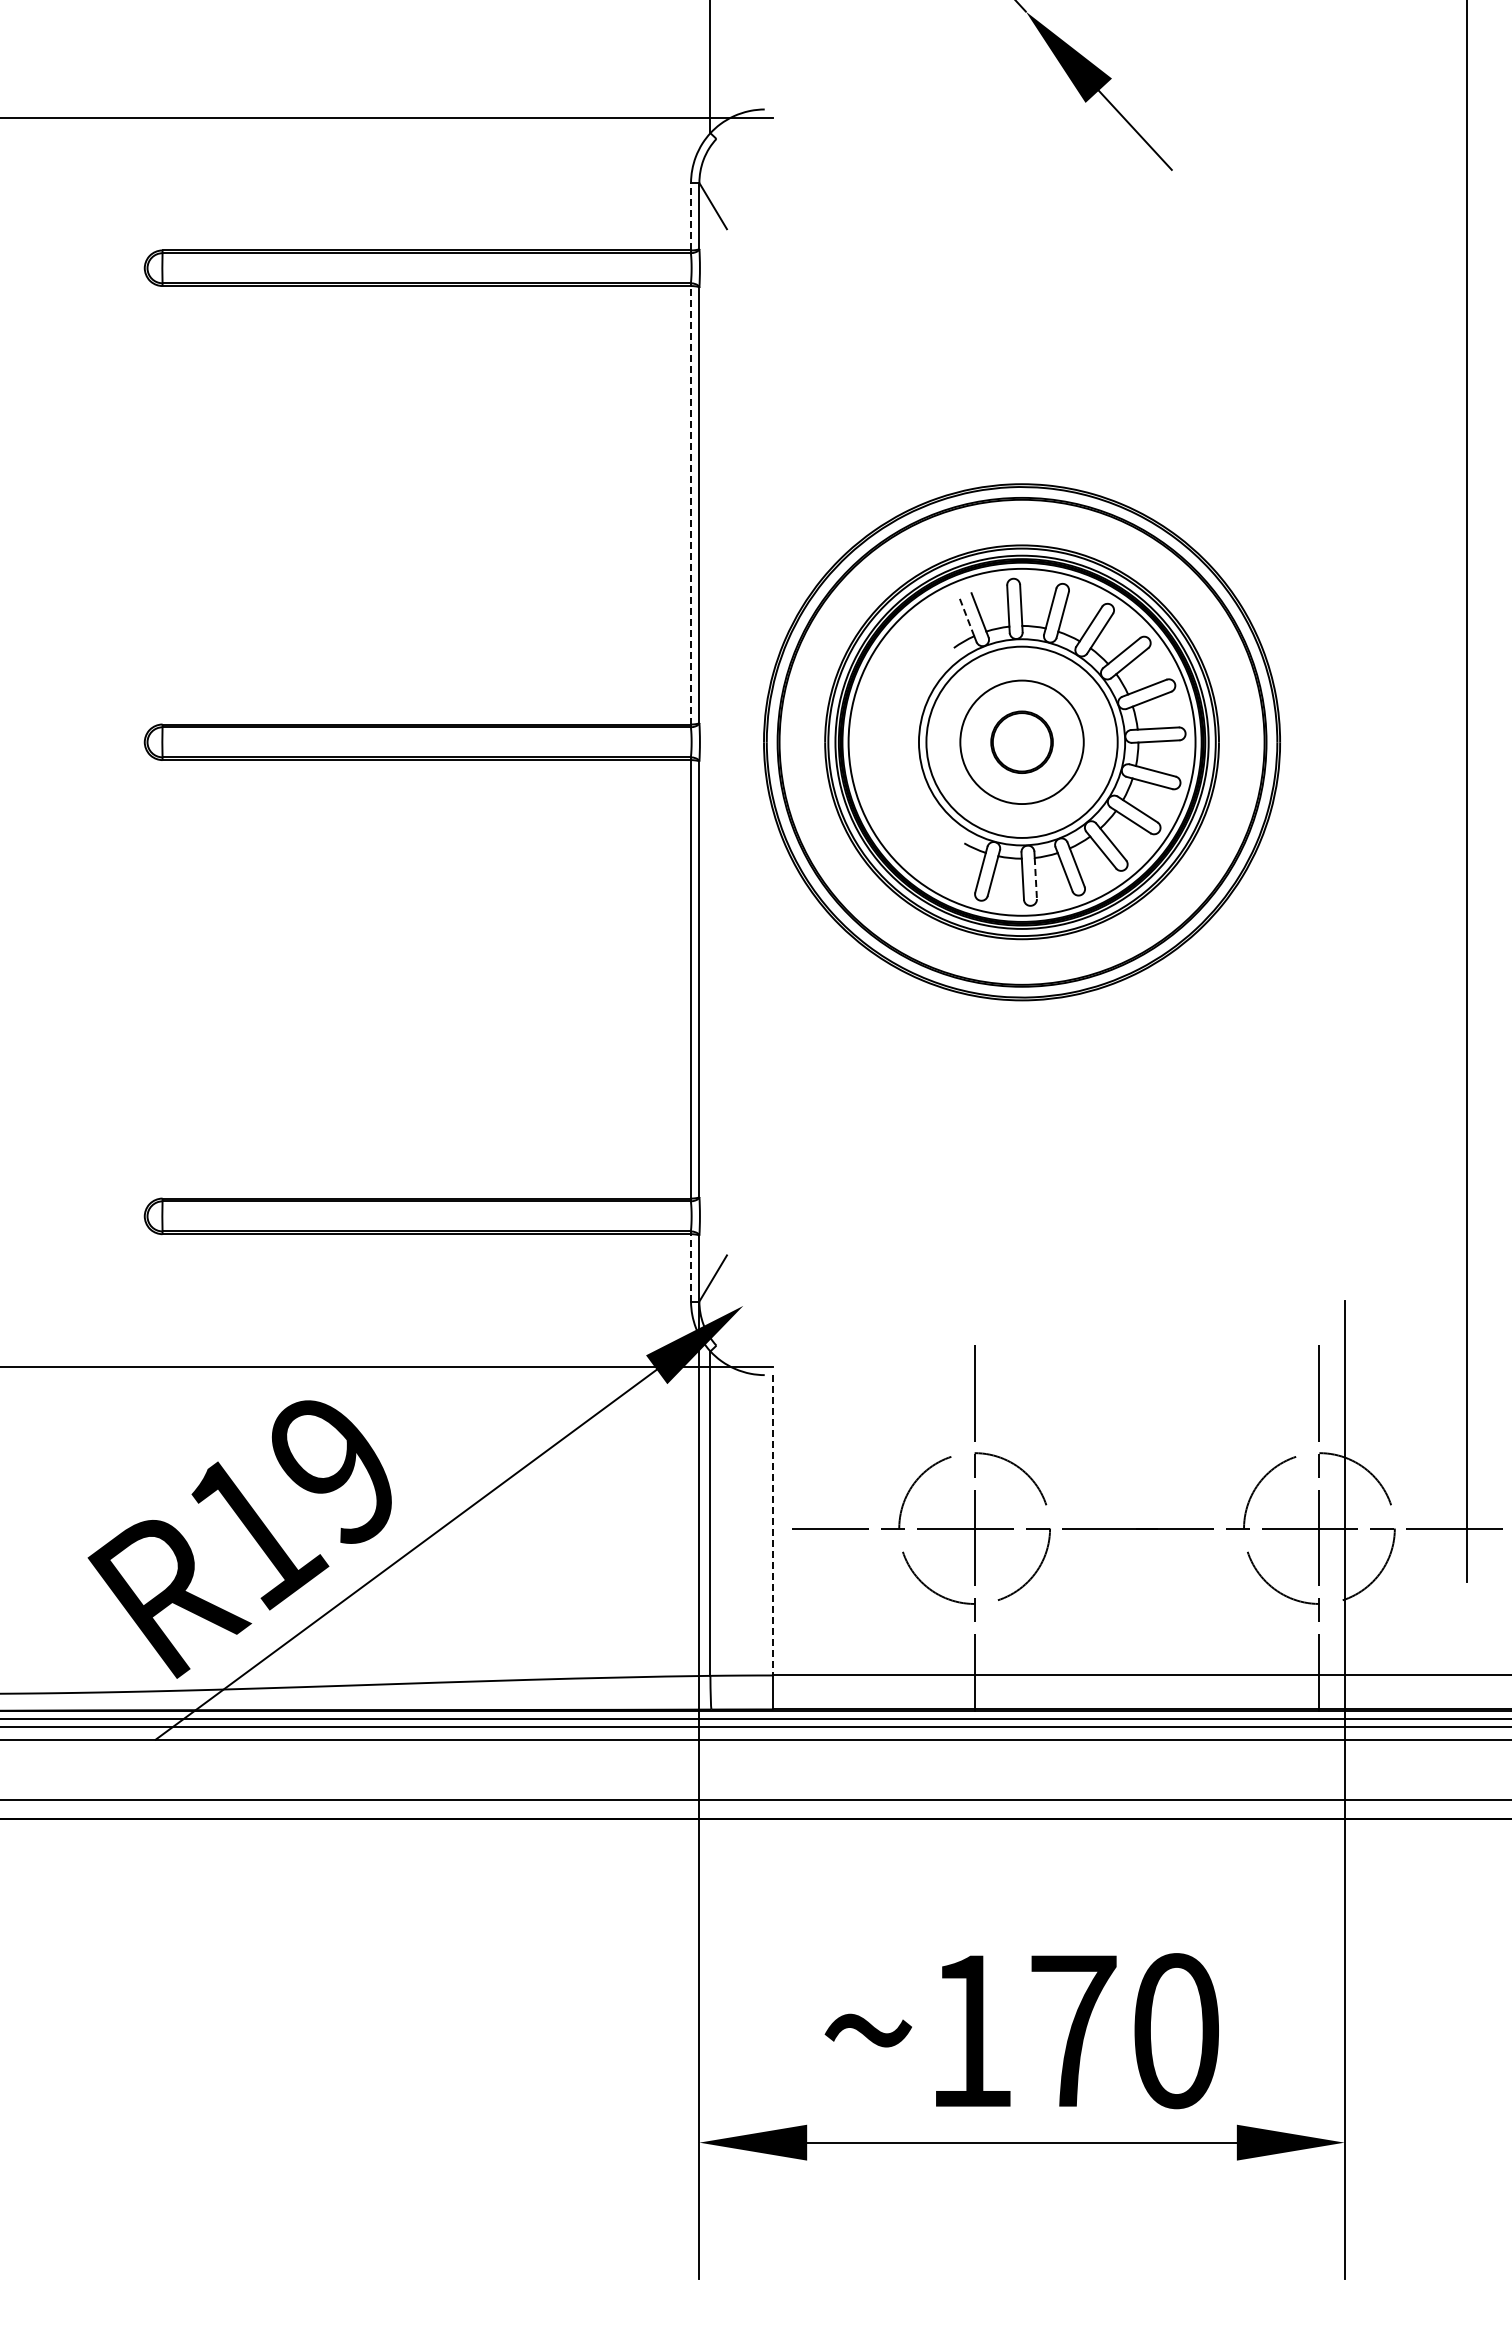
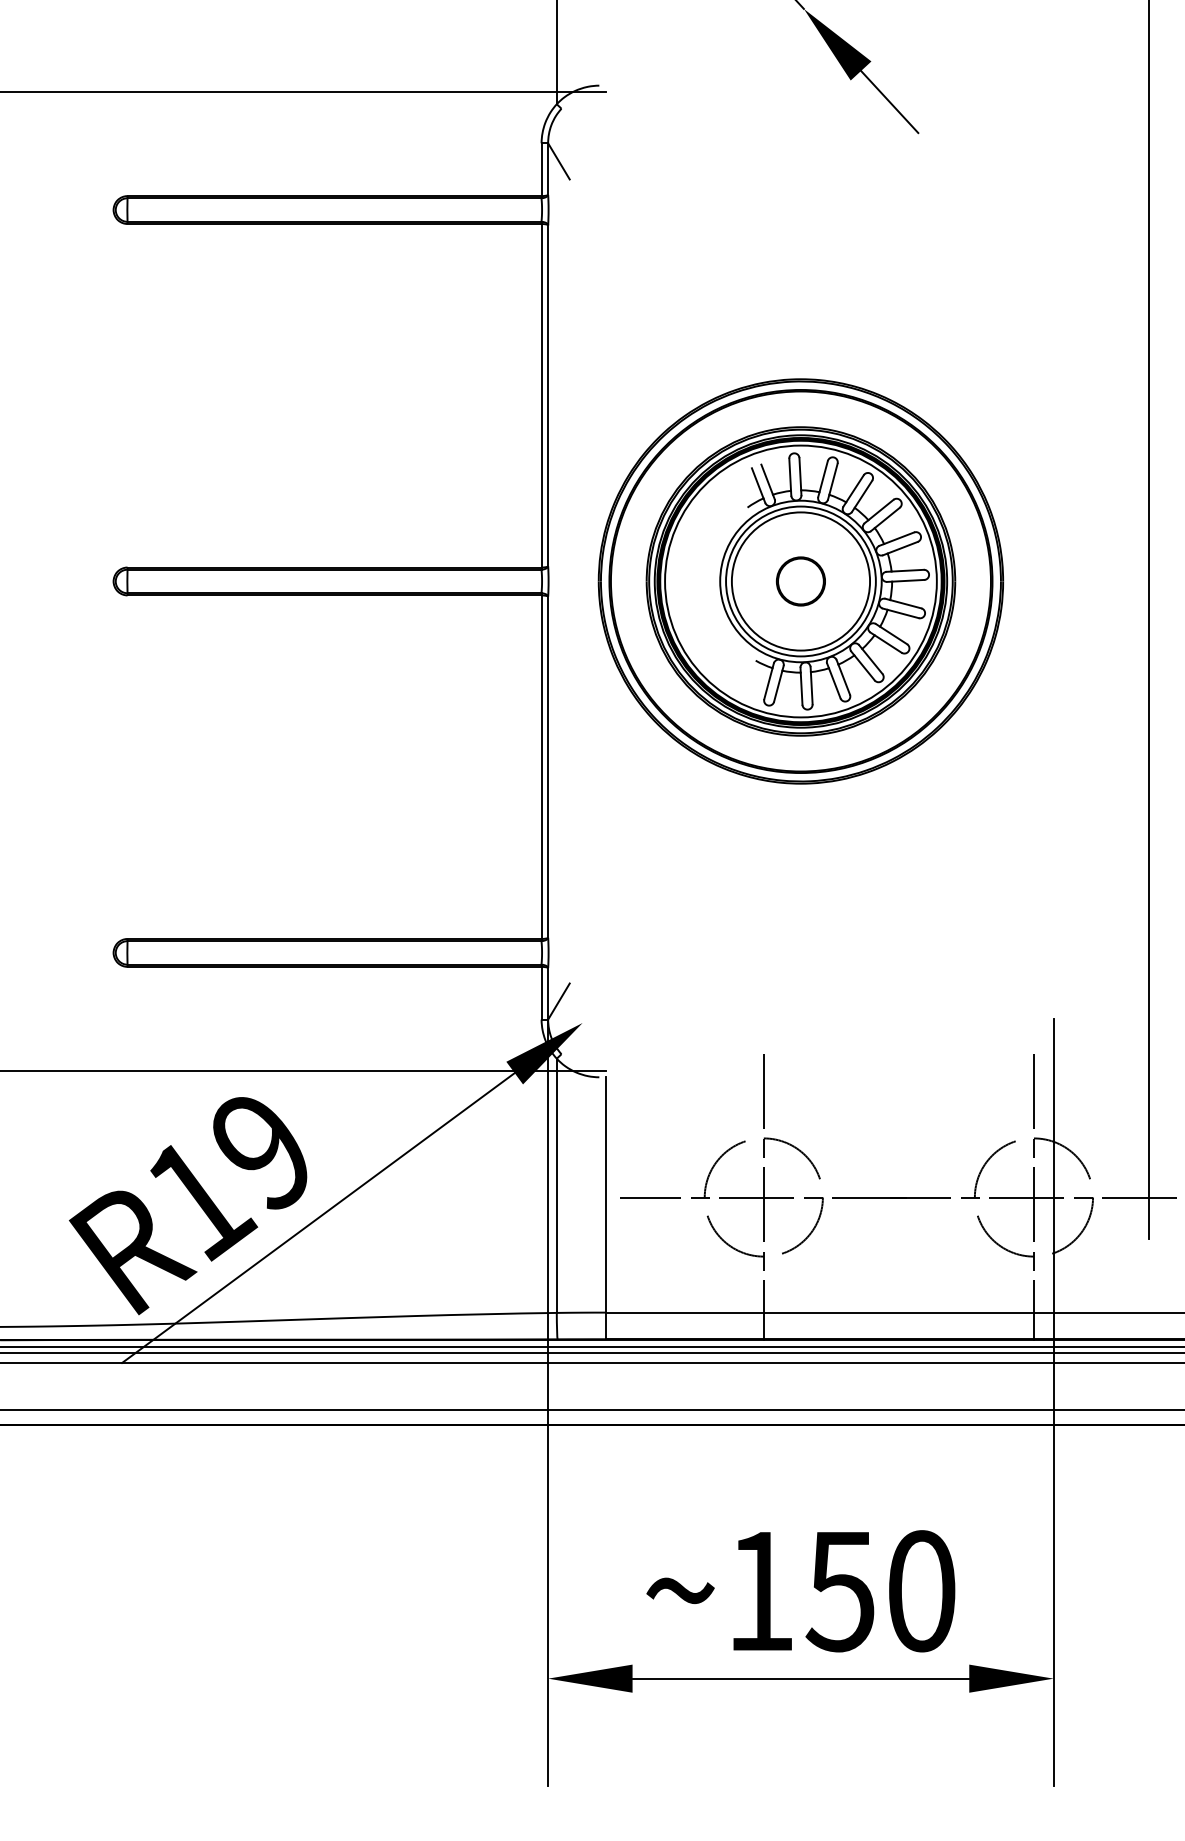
line: (691, 216) -> (541, 169), dashed -> solid
line: (691, 504) -> (541, 395), dashed -> solid
line: (966, 617) -> (757, 483), dashed -> solid
circle: (1021, 742) -> (800, 581), size x1.43
line: (1035, 878) -> (811, 688), dashed -> solid
line: (691, 1267) -> (541, 992), dashed -> solid
line: (773, 1525) -> (606, 1195), dashed -> solid
text: (1071, 2032) -> (839, 1592), ~170 -> ~150

